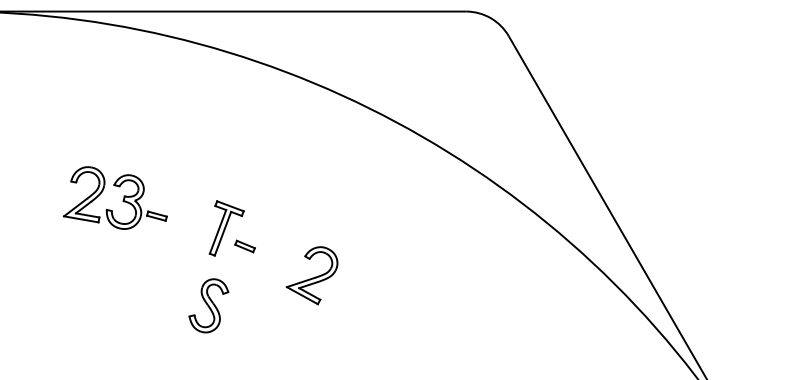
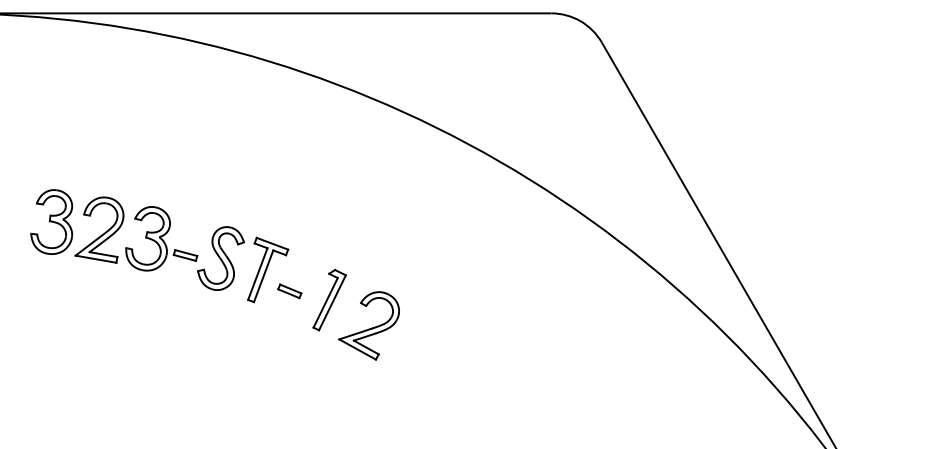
part: (43, 187) -> (51, 221), added
part: (278, 254) -> (329, 300), added
part: (208, 305) -> (220, 258), moved

